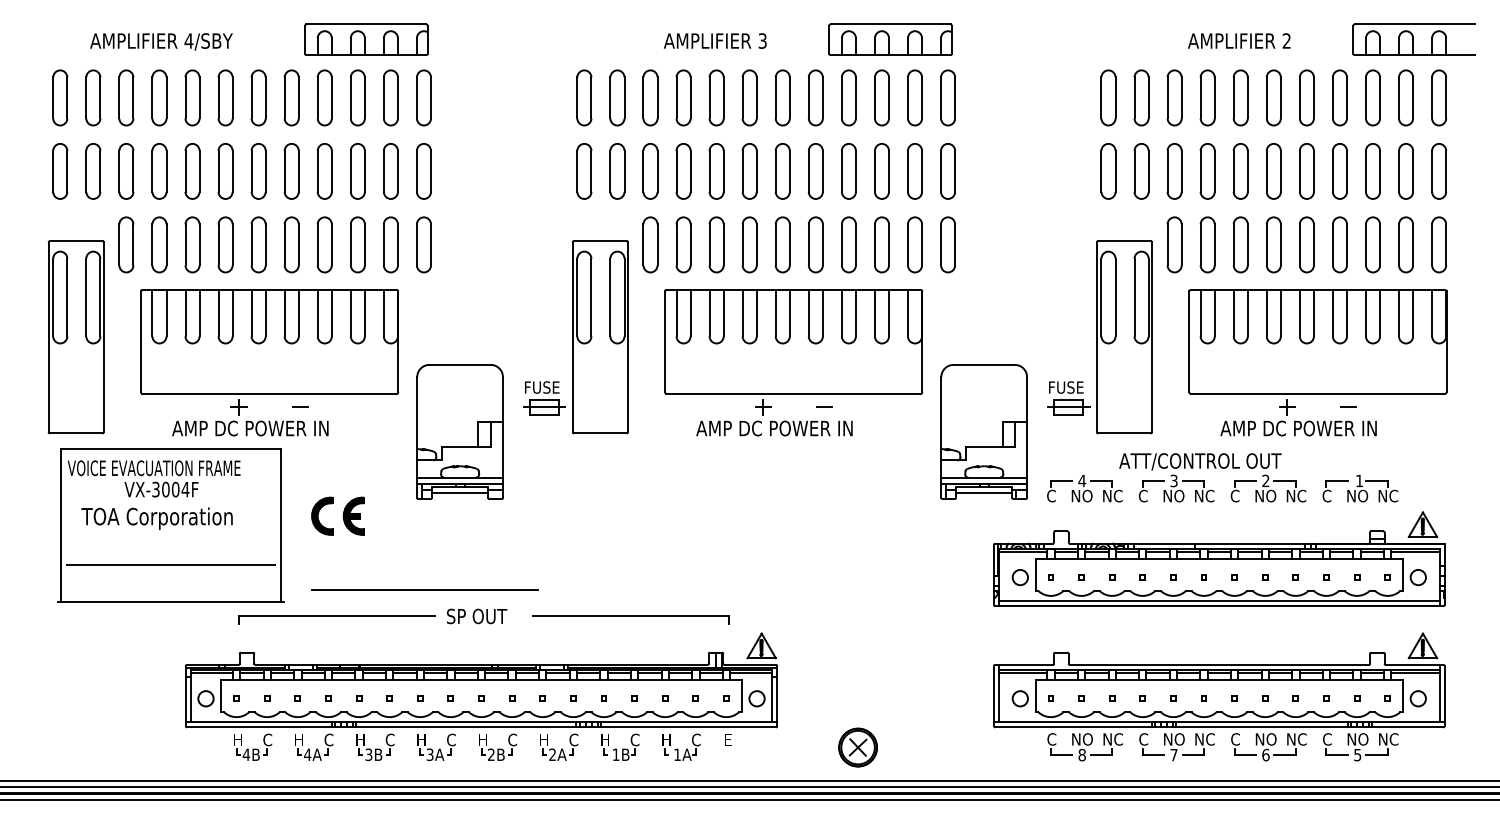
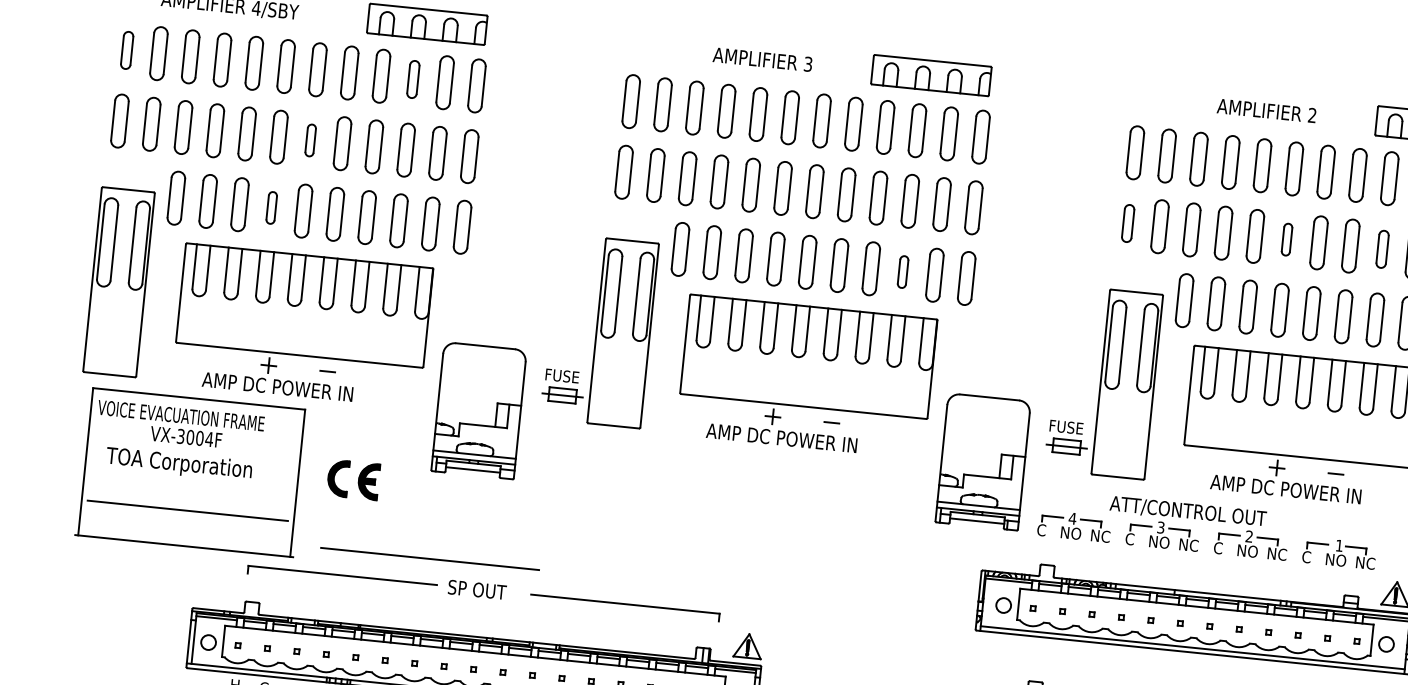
part: (60, 97) -> (127, 50), size x0.7
part: (357, 97) -> (413, 79), size x0.7
part: (258, 171) -> (310, 140), size x0.6
part: (1108, 171) -> (1128, 223), size x0.7
part: (1273, 171) -> (1286, 239), size x0.6
part: (1372, 171) -> (1382, 249), size x0.7
part: (225, 244) -> (271, 207), size x0.6
part: (881, 244) -> (902, 271), size x0.6

